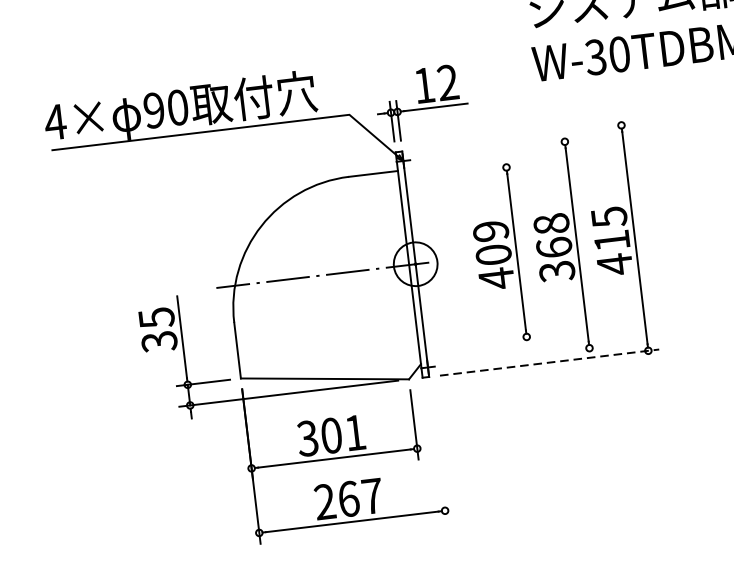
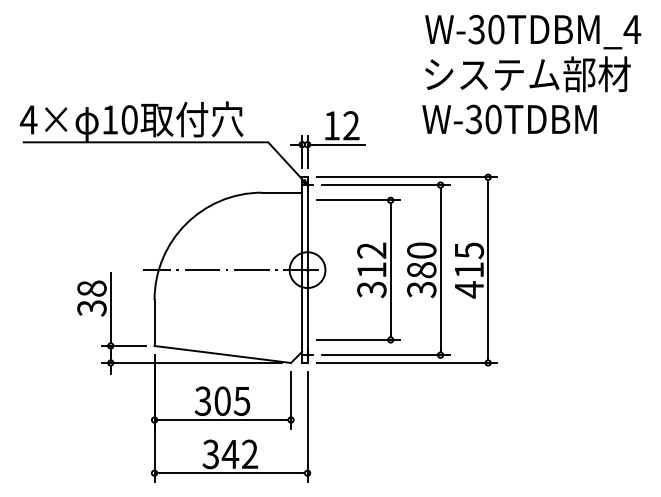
text: (154, 109) -> (110, 119), 90 -> 10
line: (522, 137) -> (406, 177), added
line: (498, 150) -> (385, 185), added
line: (466, 172) -> (357, 200), added
text: (552, 236) -> (421, 260), 368 -> 380
text: (493, 255) -> (371, 270), 409 -> 312
text: (156, 317) -> (91, 288), 35 -> 38
line: (486, 341) -> (357, 339), added
line: (522, 356) -> (385, 355), added
line: (550, 361) -> (407, 362), dashed -> solid
text: (354, 433) -> (241, 401), 301 -> 305
line: (438, 454) -> (307, 426), added
text: (348, 499) -> (230, 454), 267 -> 342

